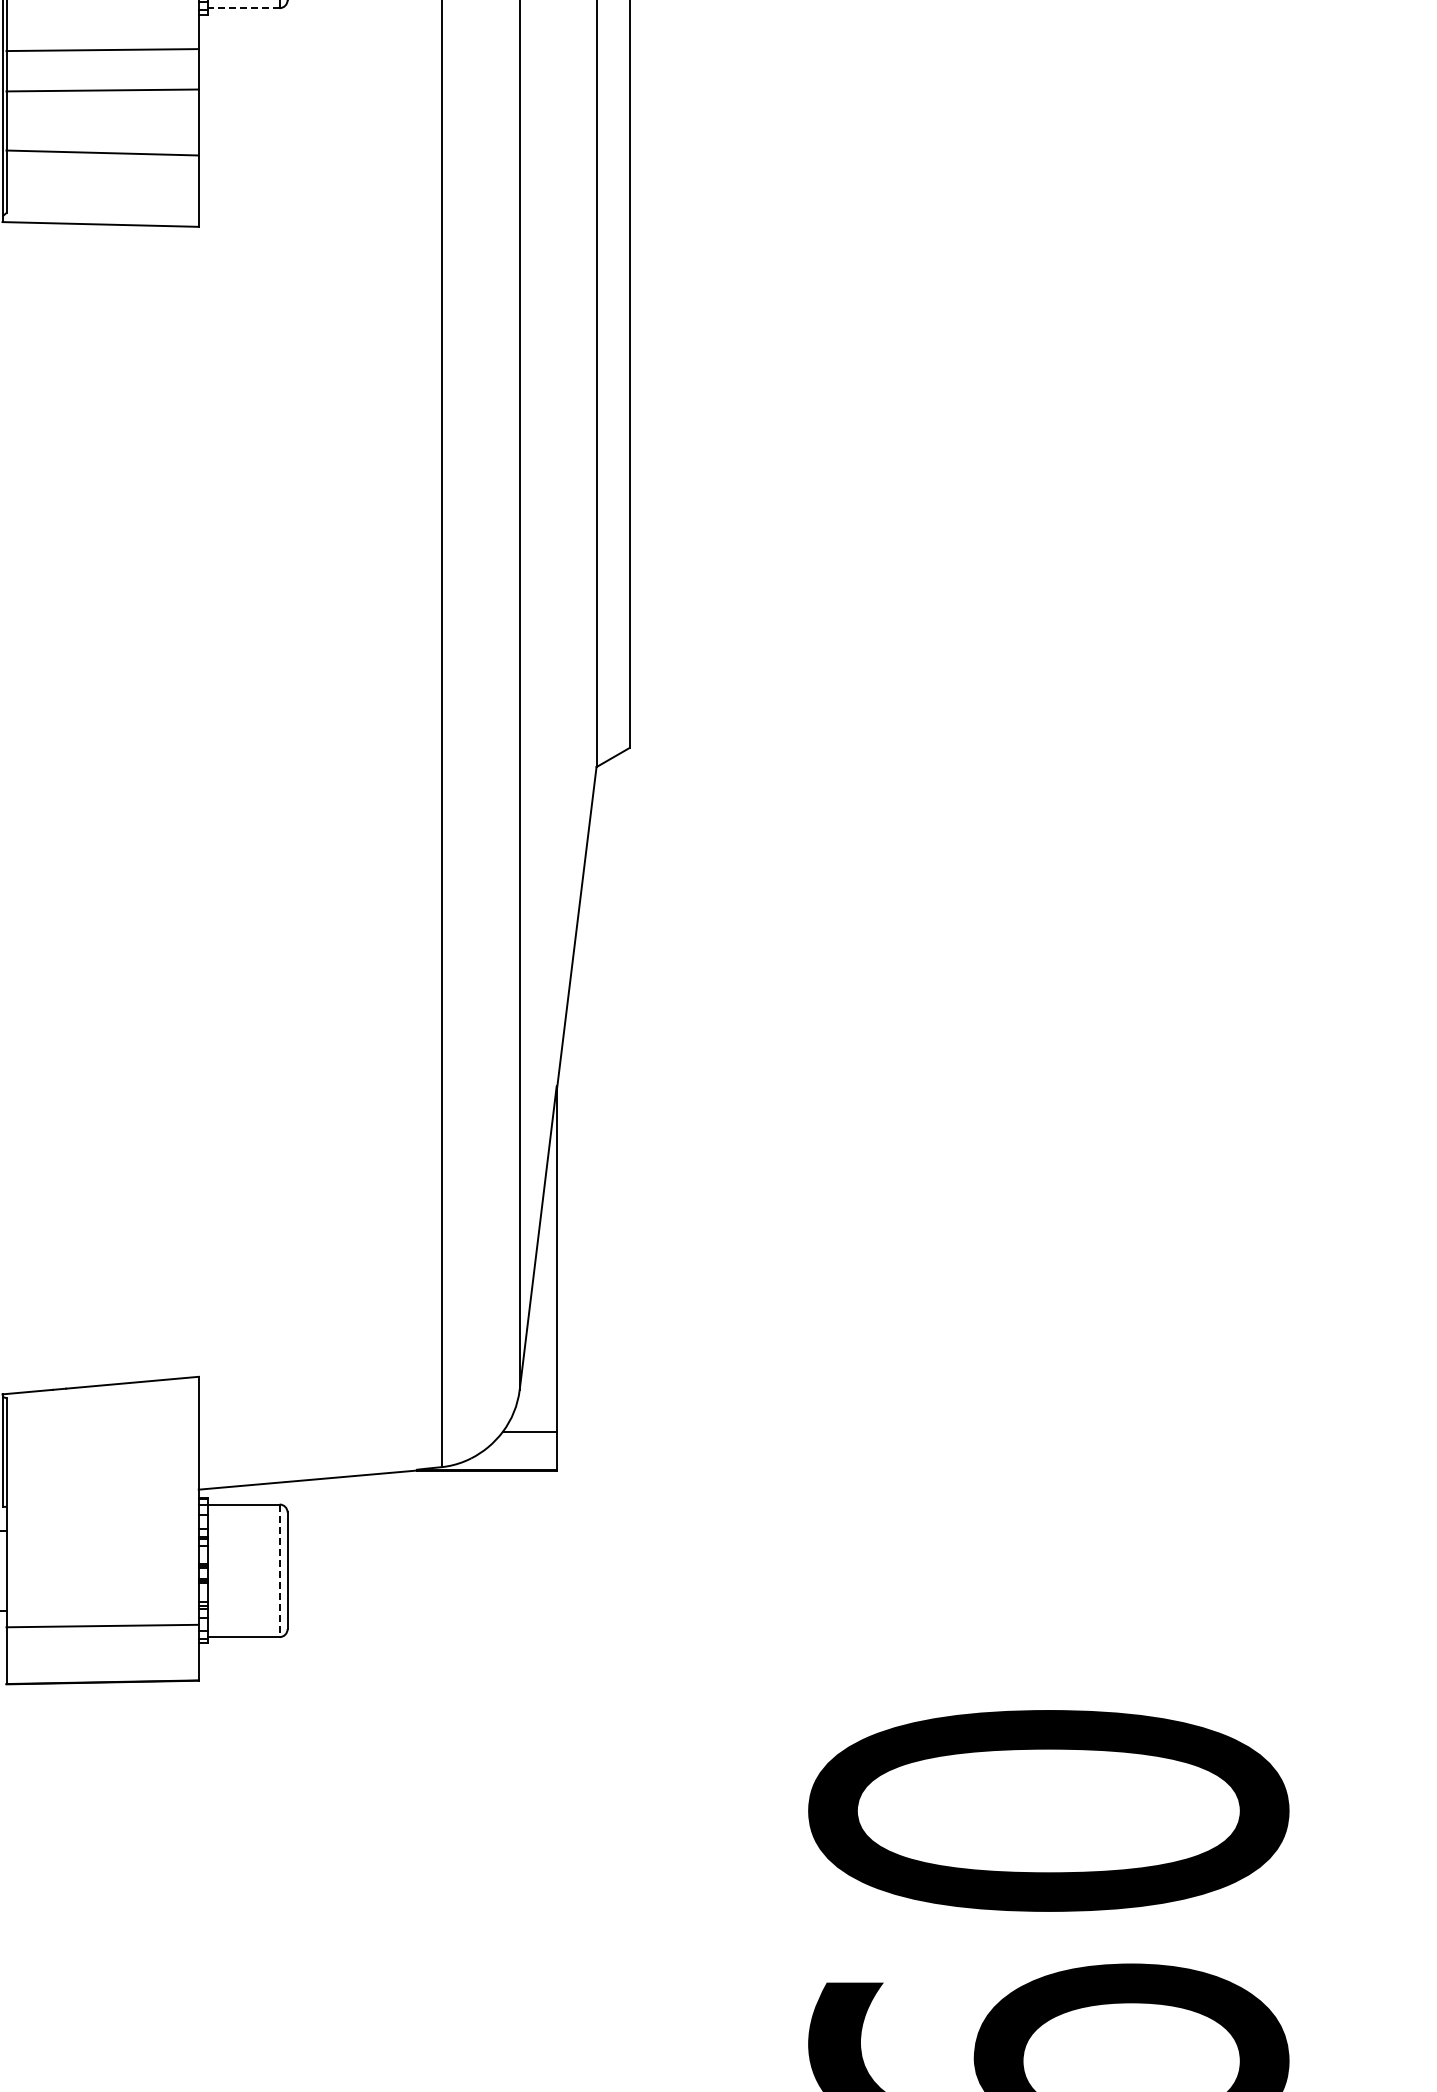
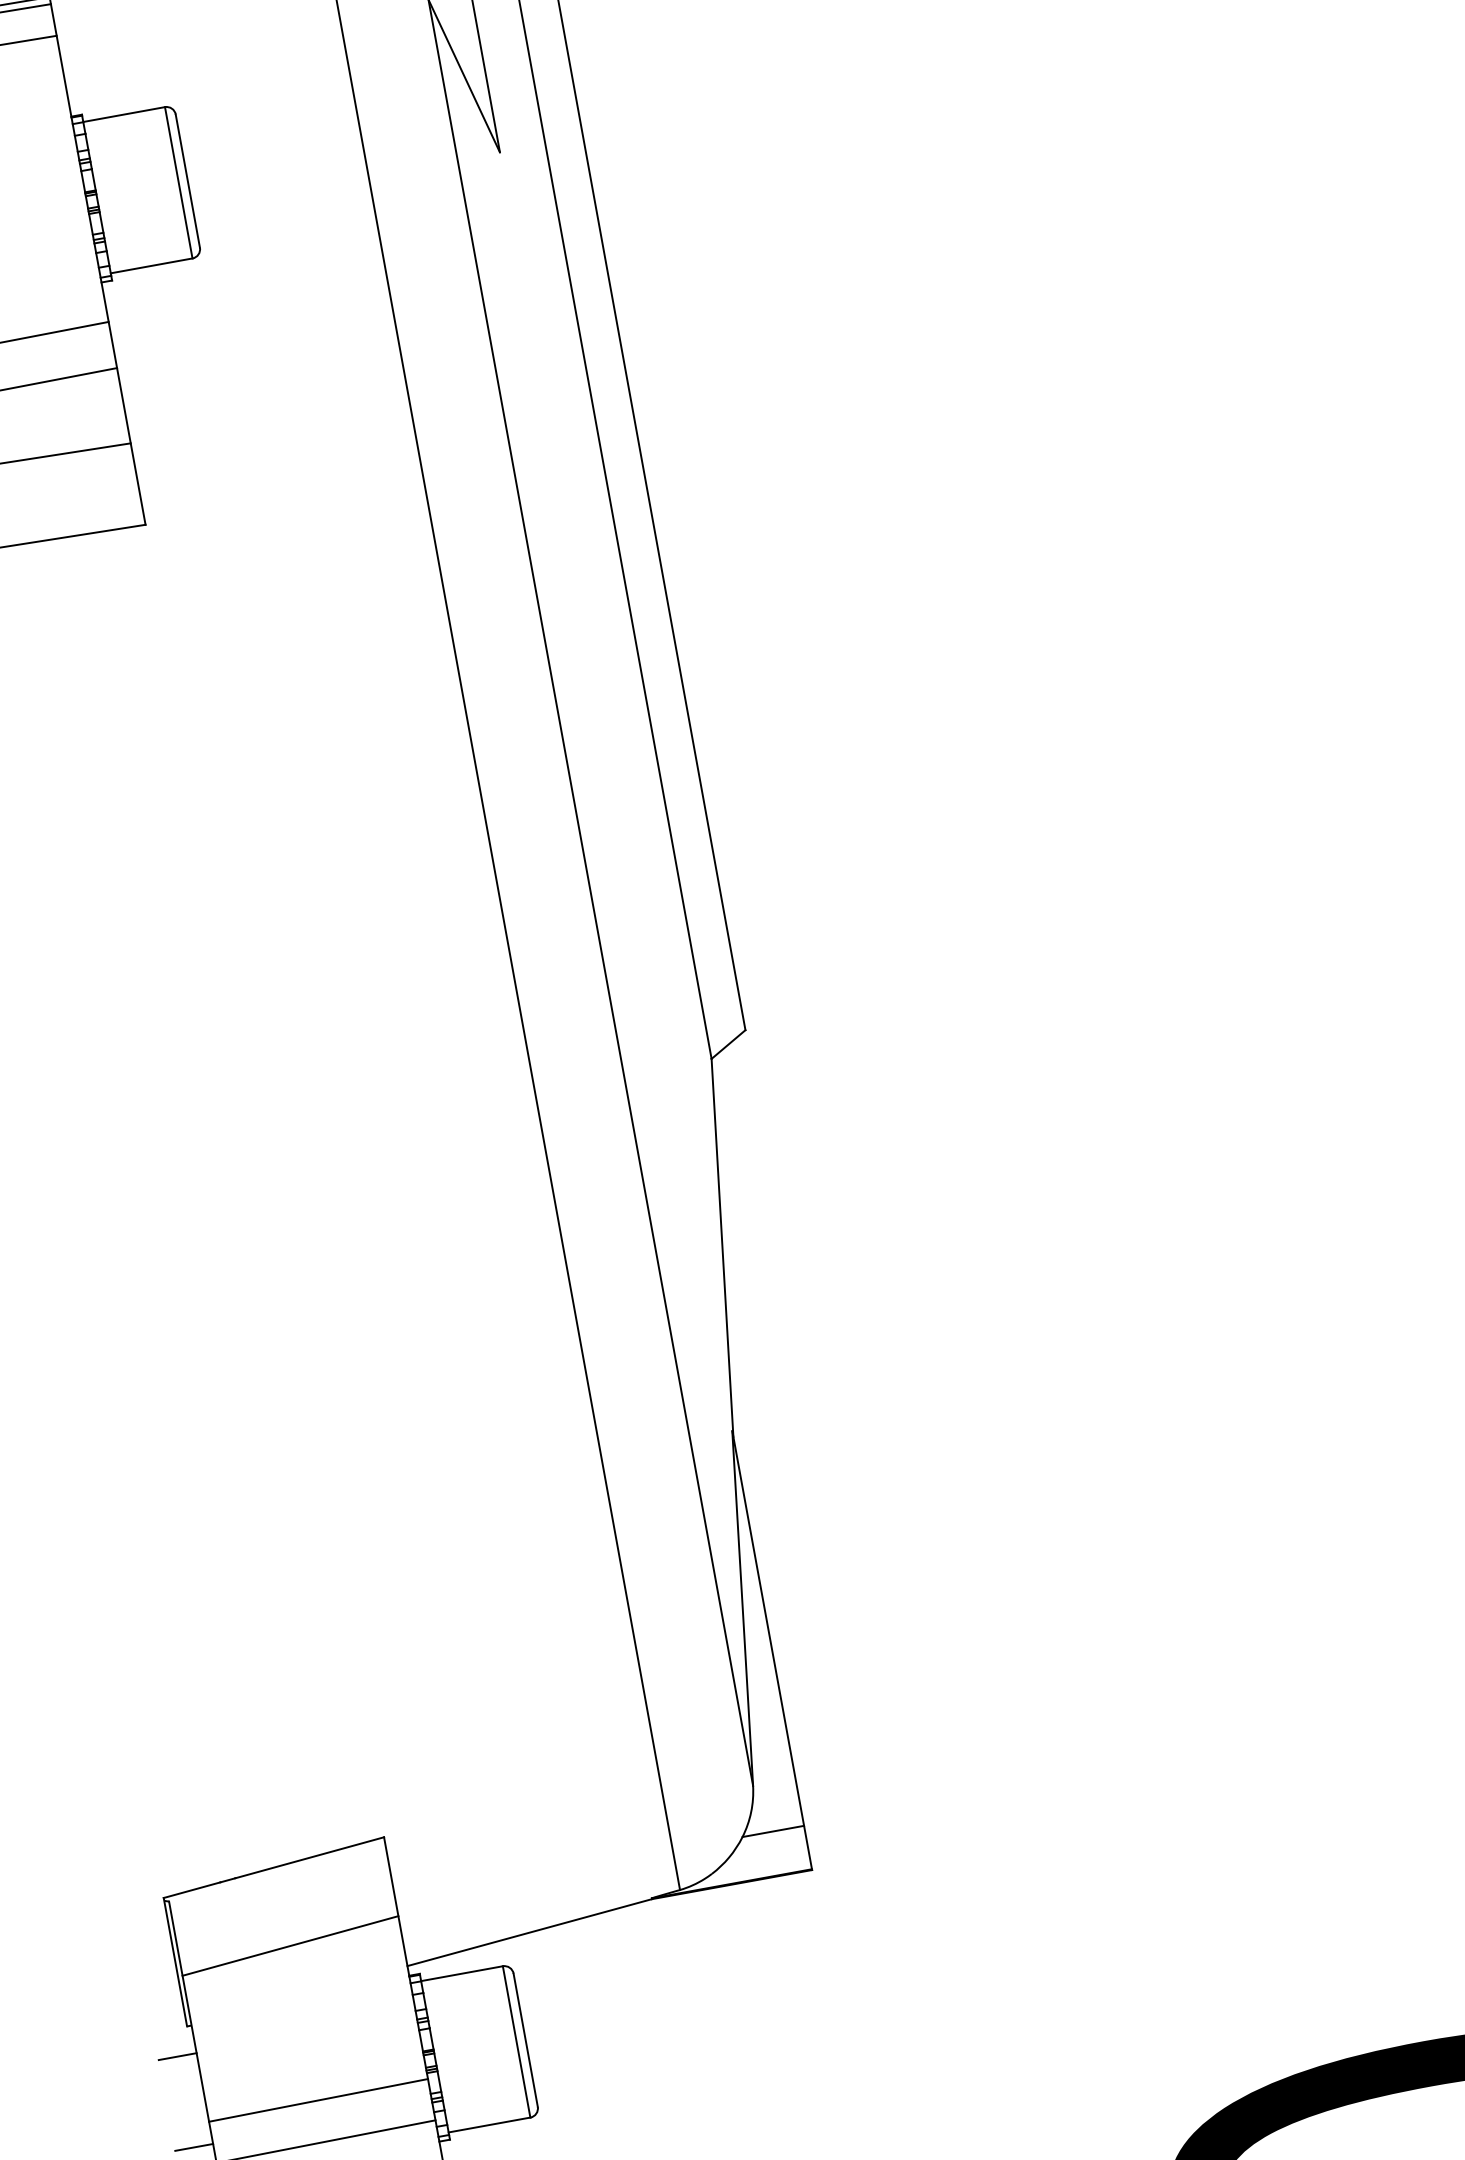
line: (243, 8) -> (151, 266), dashed -> solid
line: (102, 1454) -> (290, 1945), added
line: (279, 1571) -> (516, 2042), dashed -> solid
line: (102, 1589) -> (318, 2099), added

